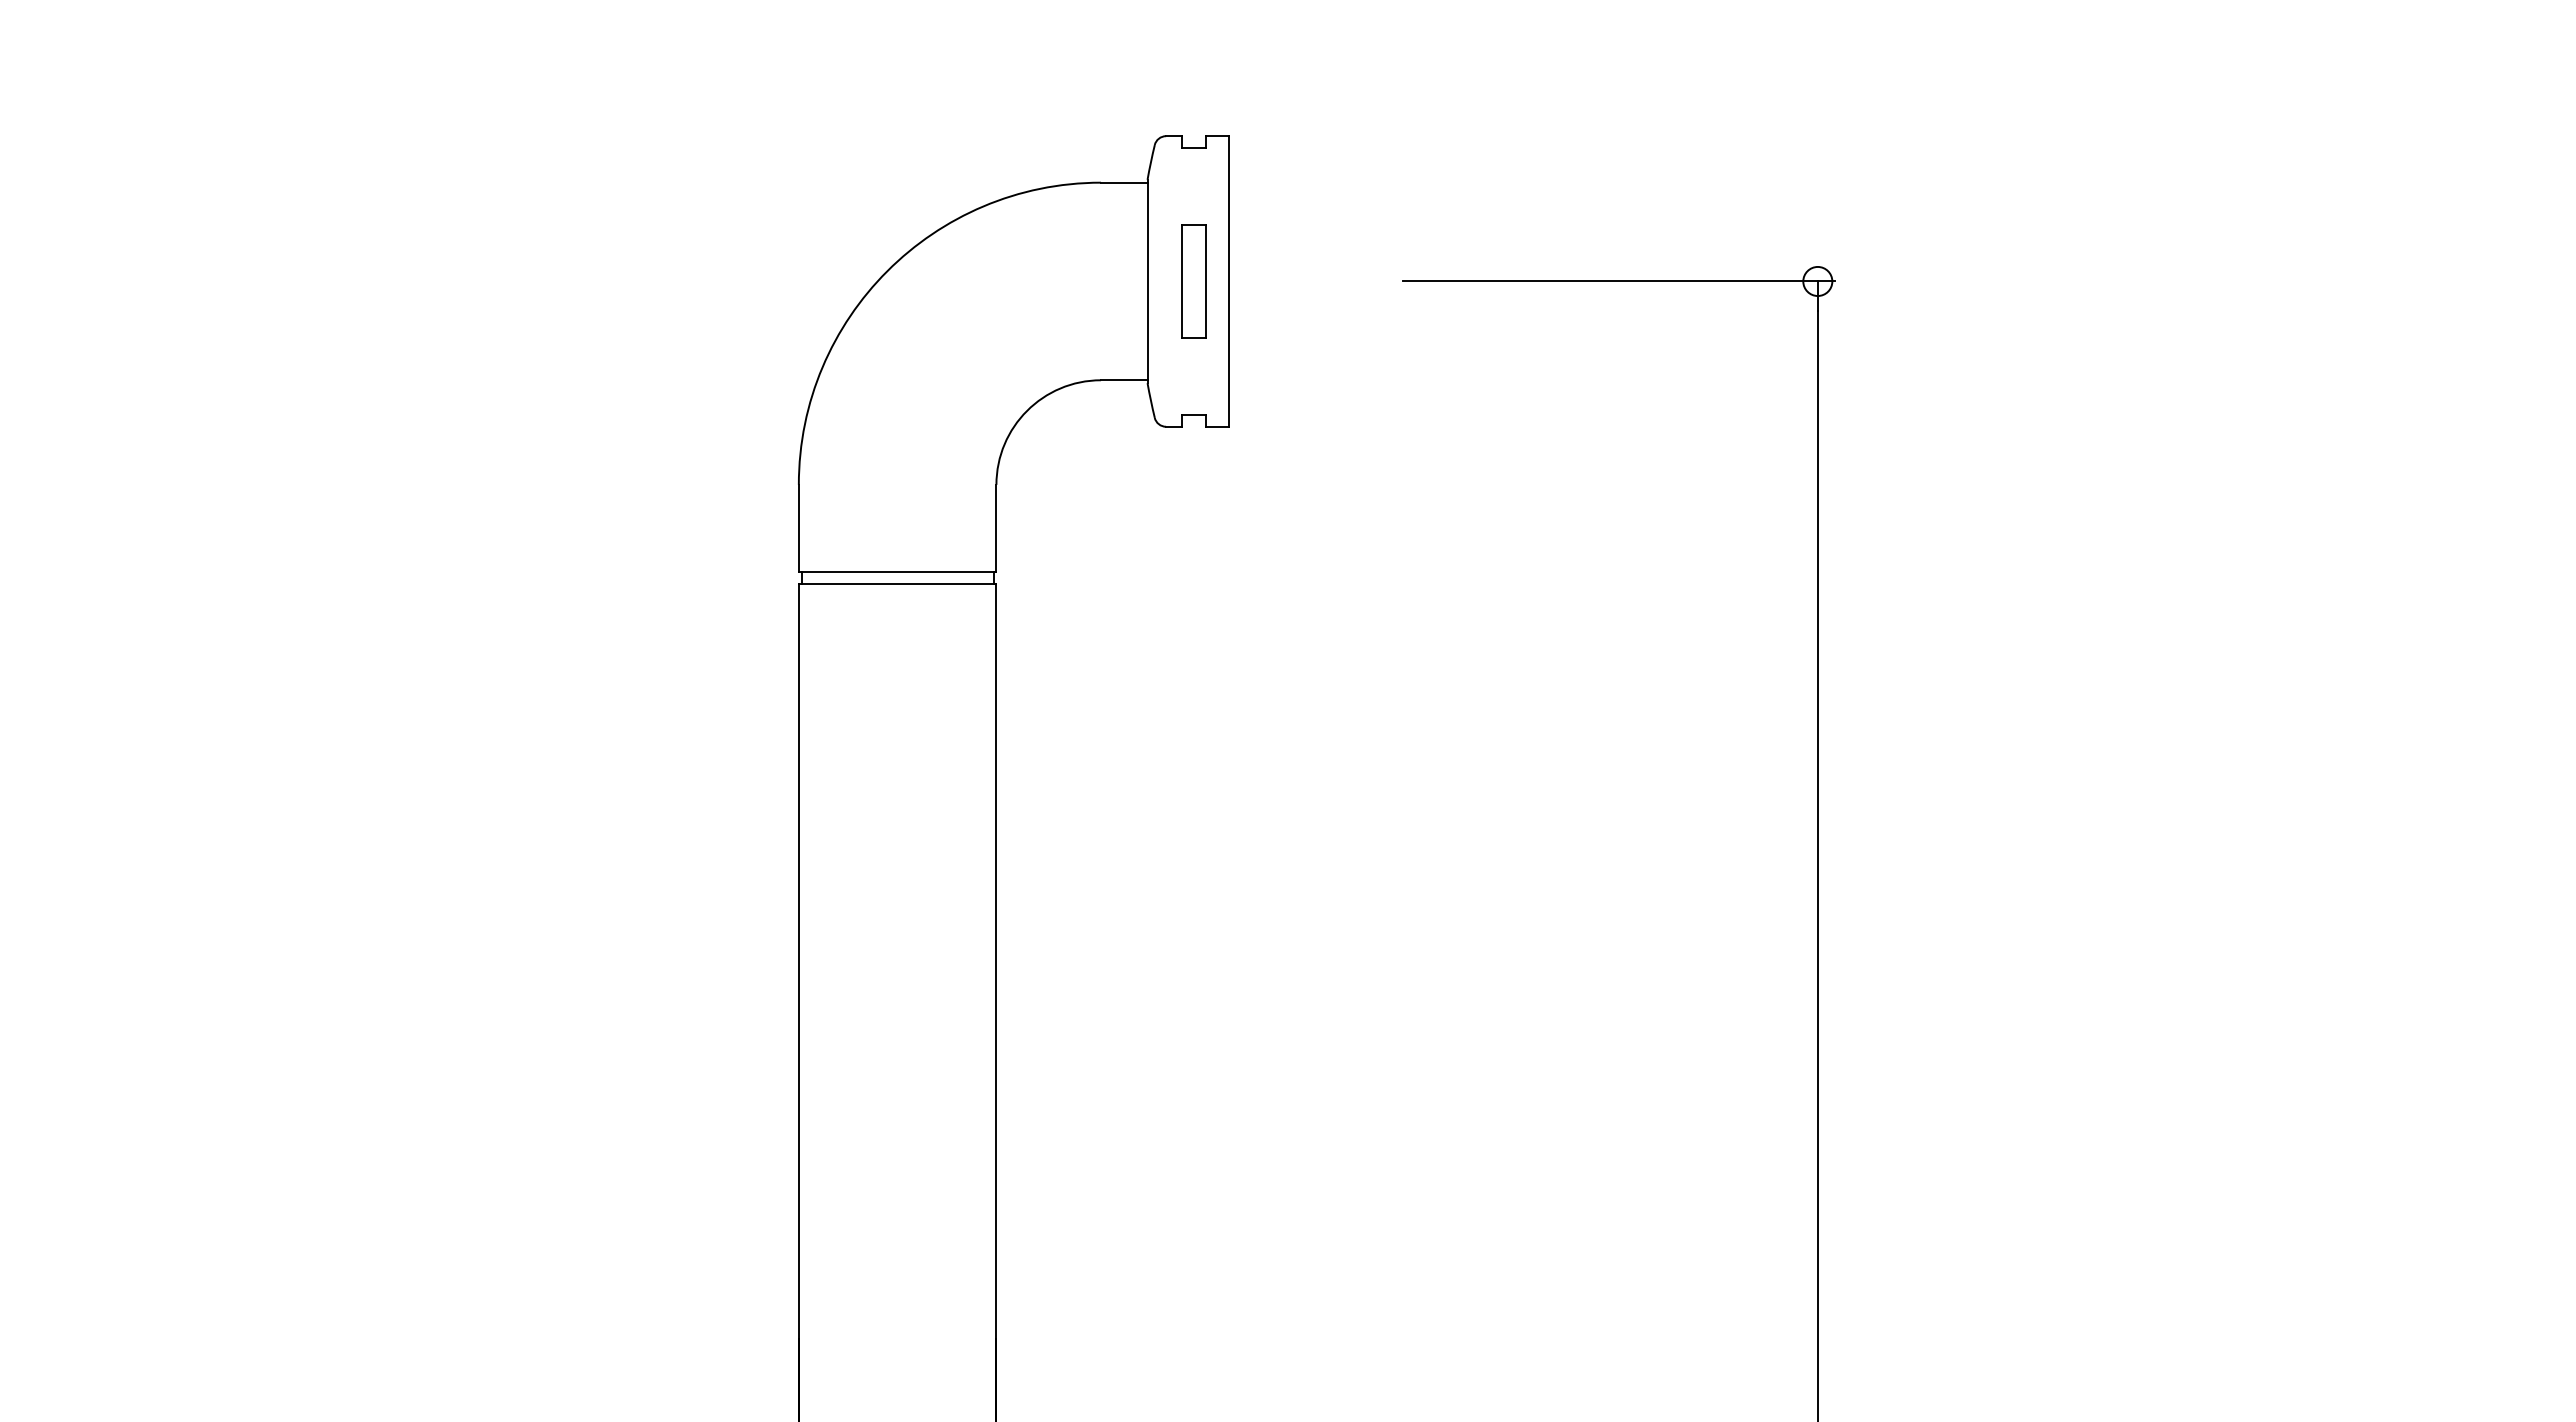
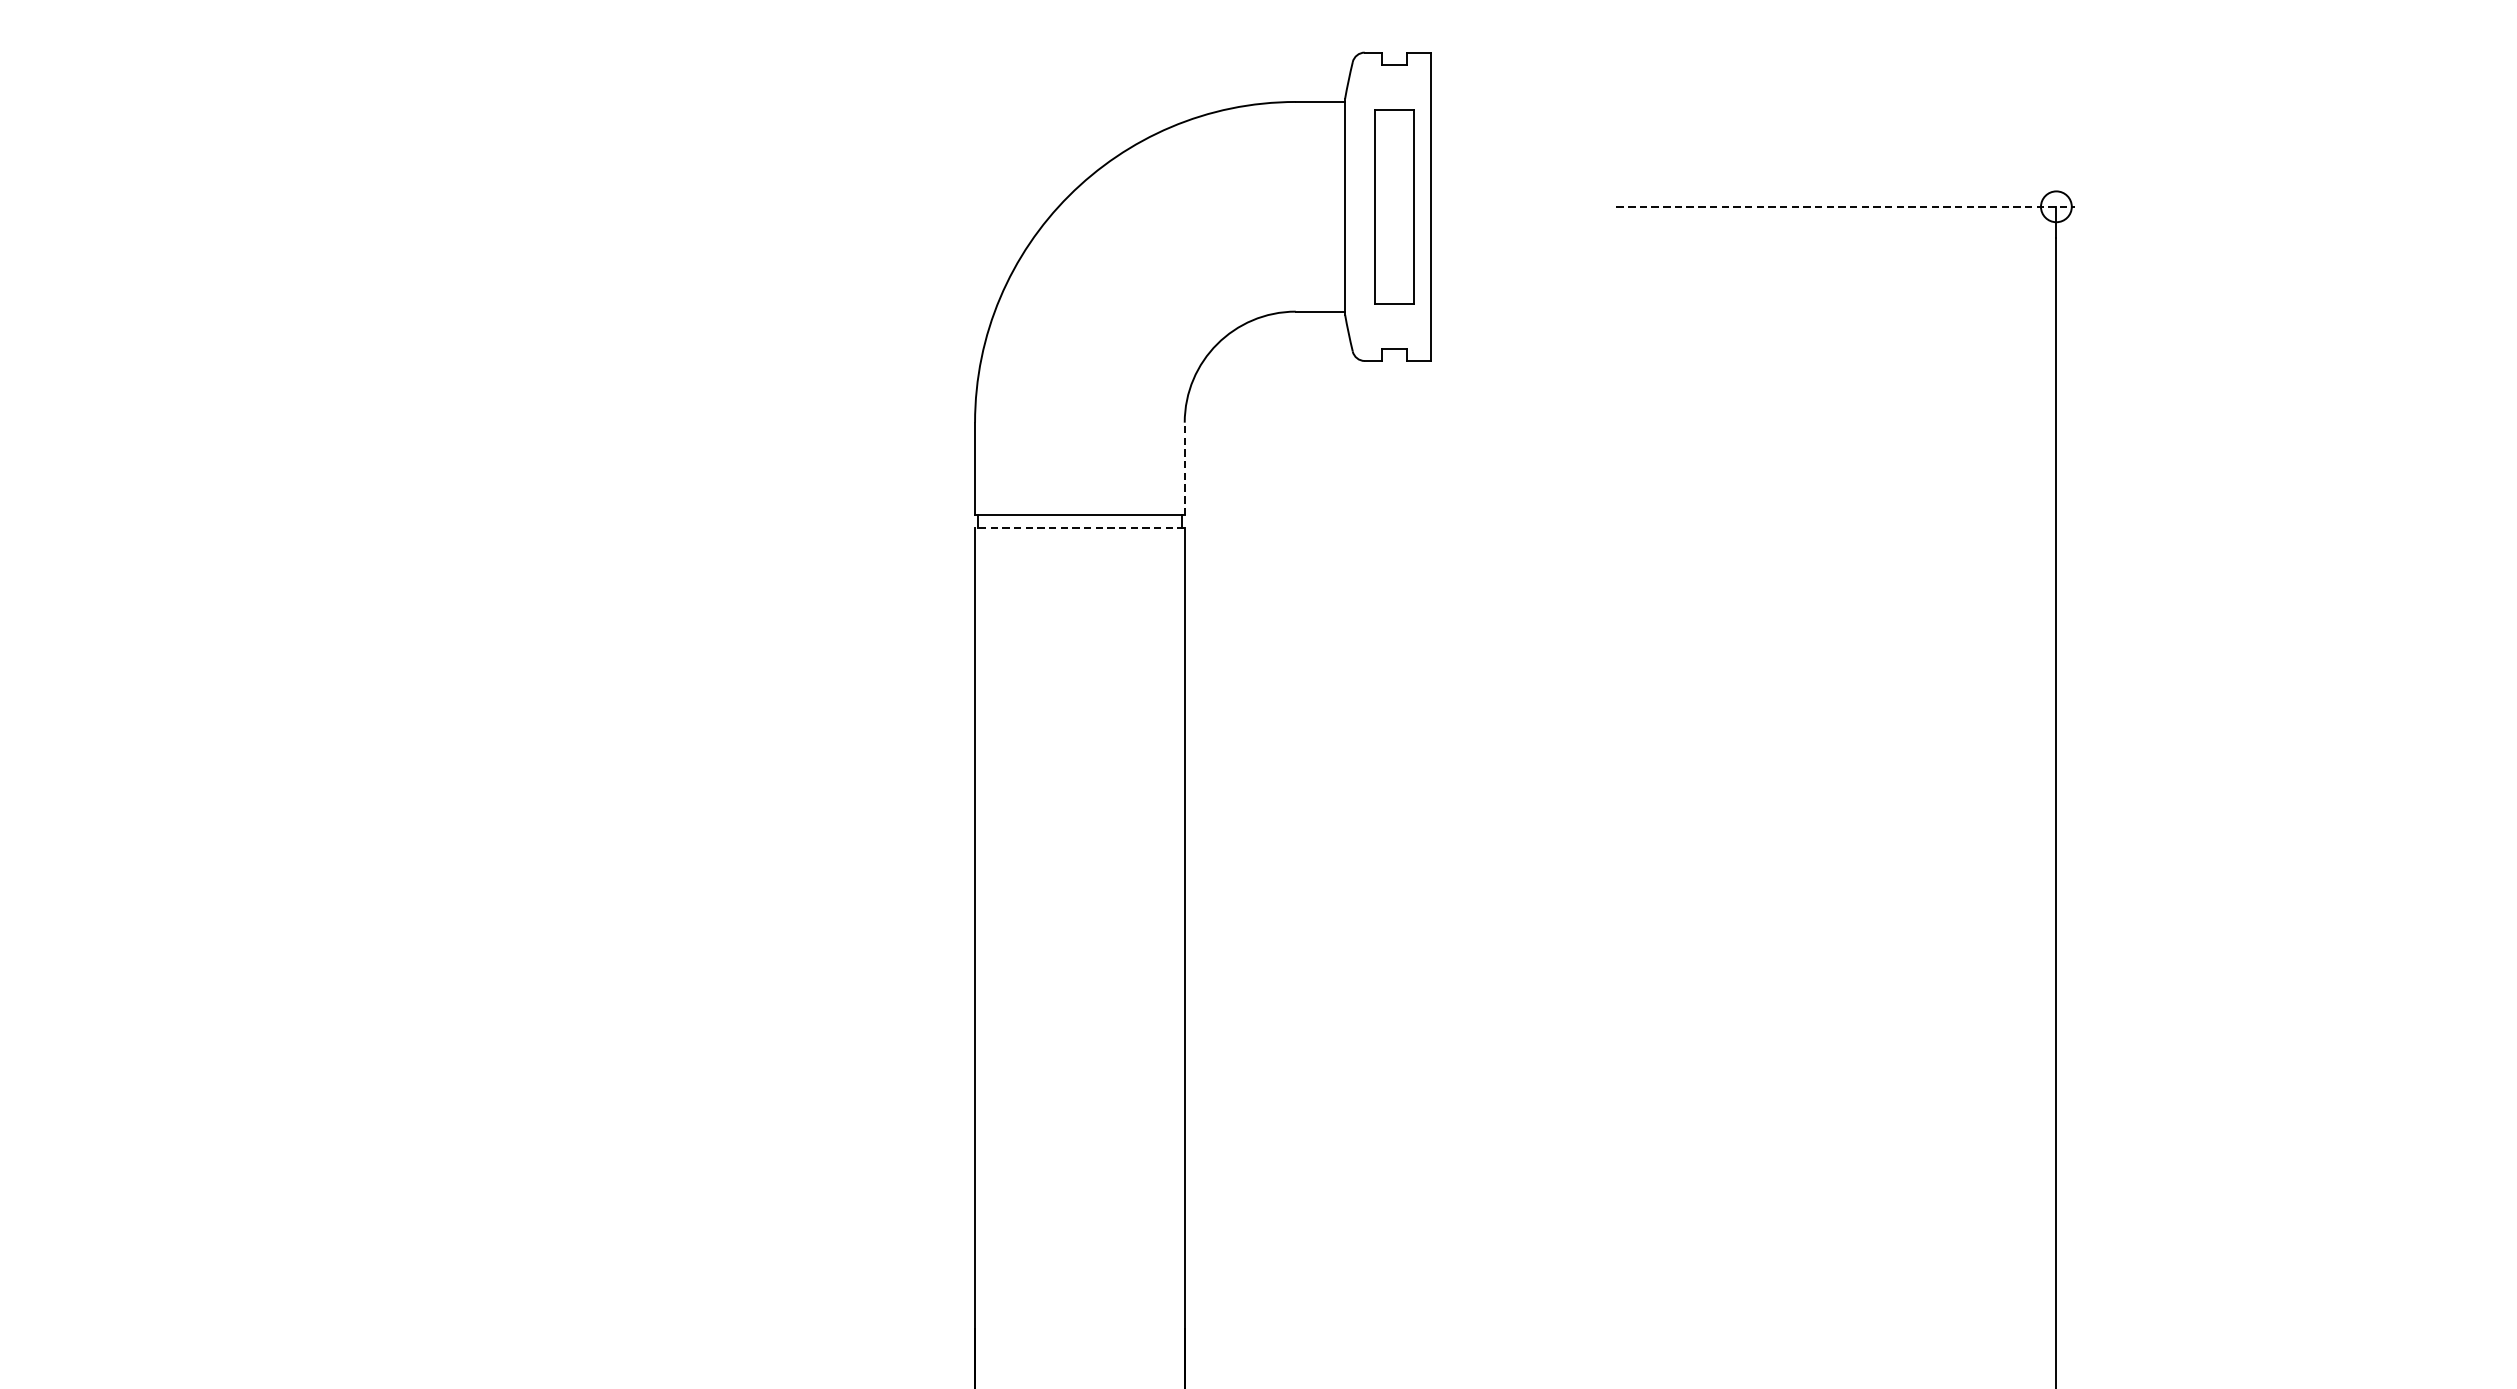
part: (1193, 281) -> (1393, 206), size x1.6
line: (1619, 281) -> (1845, 206), solid -> dashed
line: (996, 528) -> (1184, 468), solid -> dashed
line: (897, 583) -> (1079, 527), solid -> dashed

